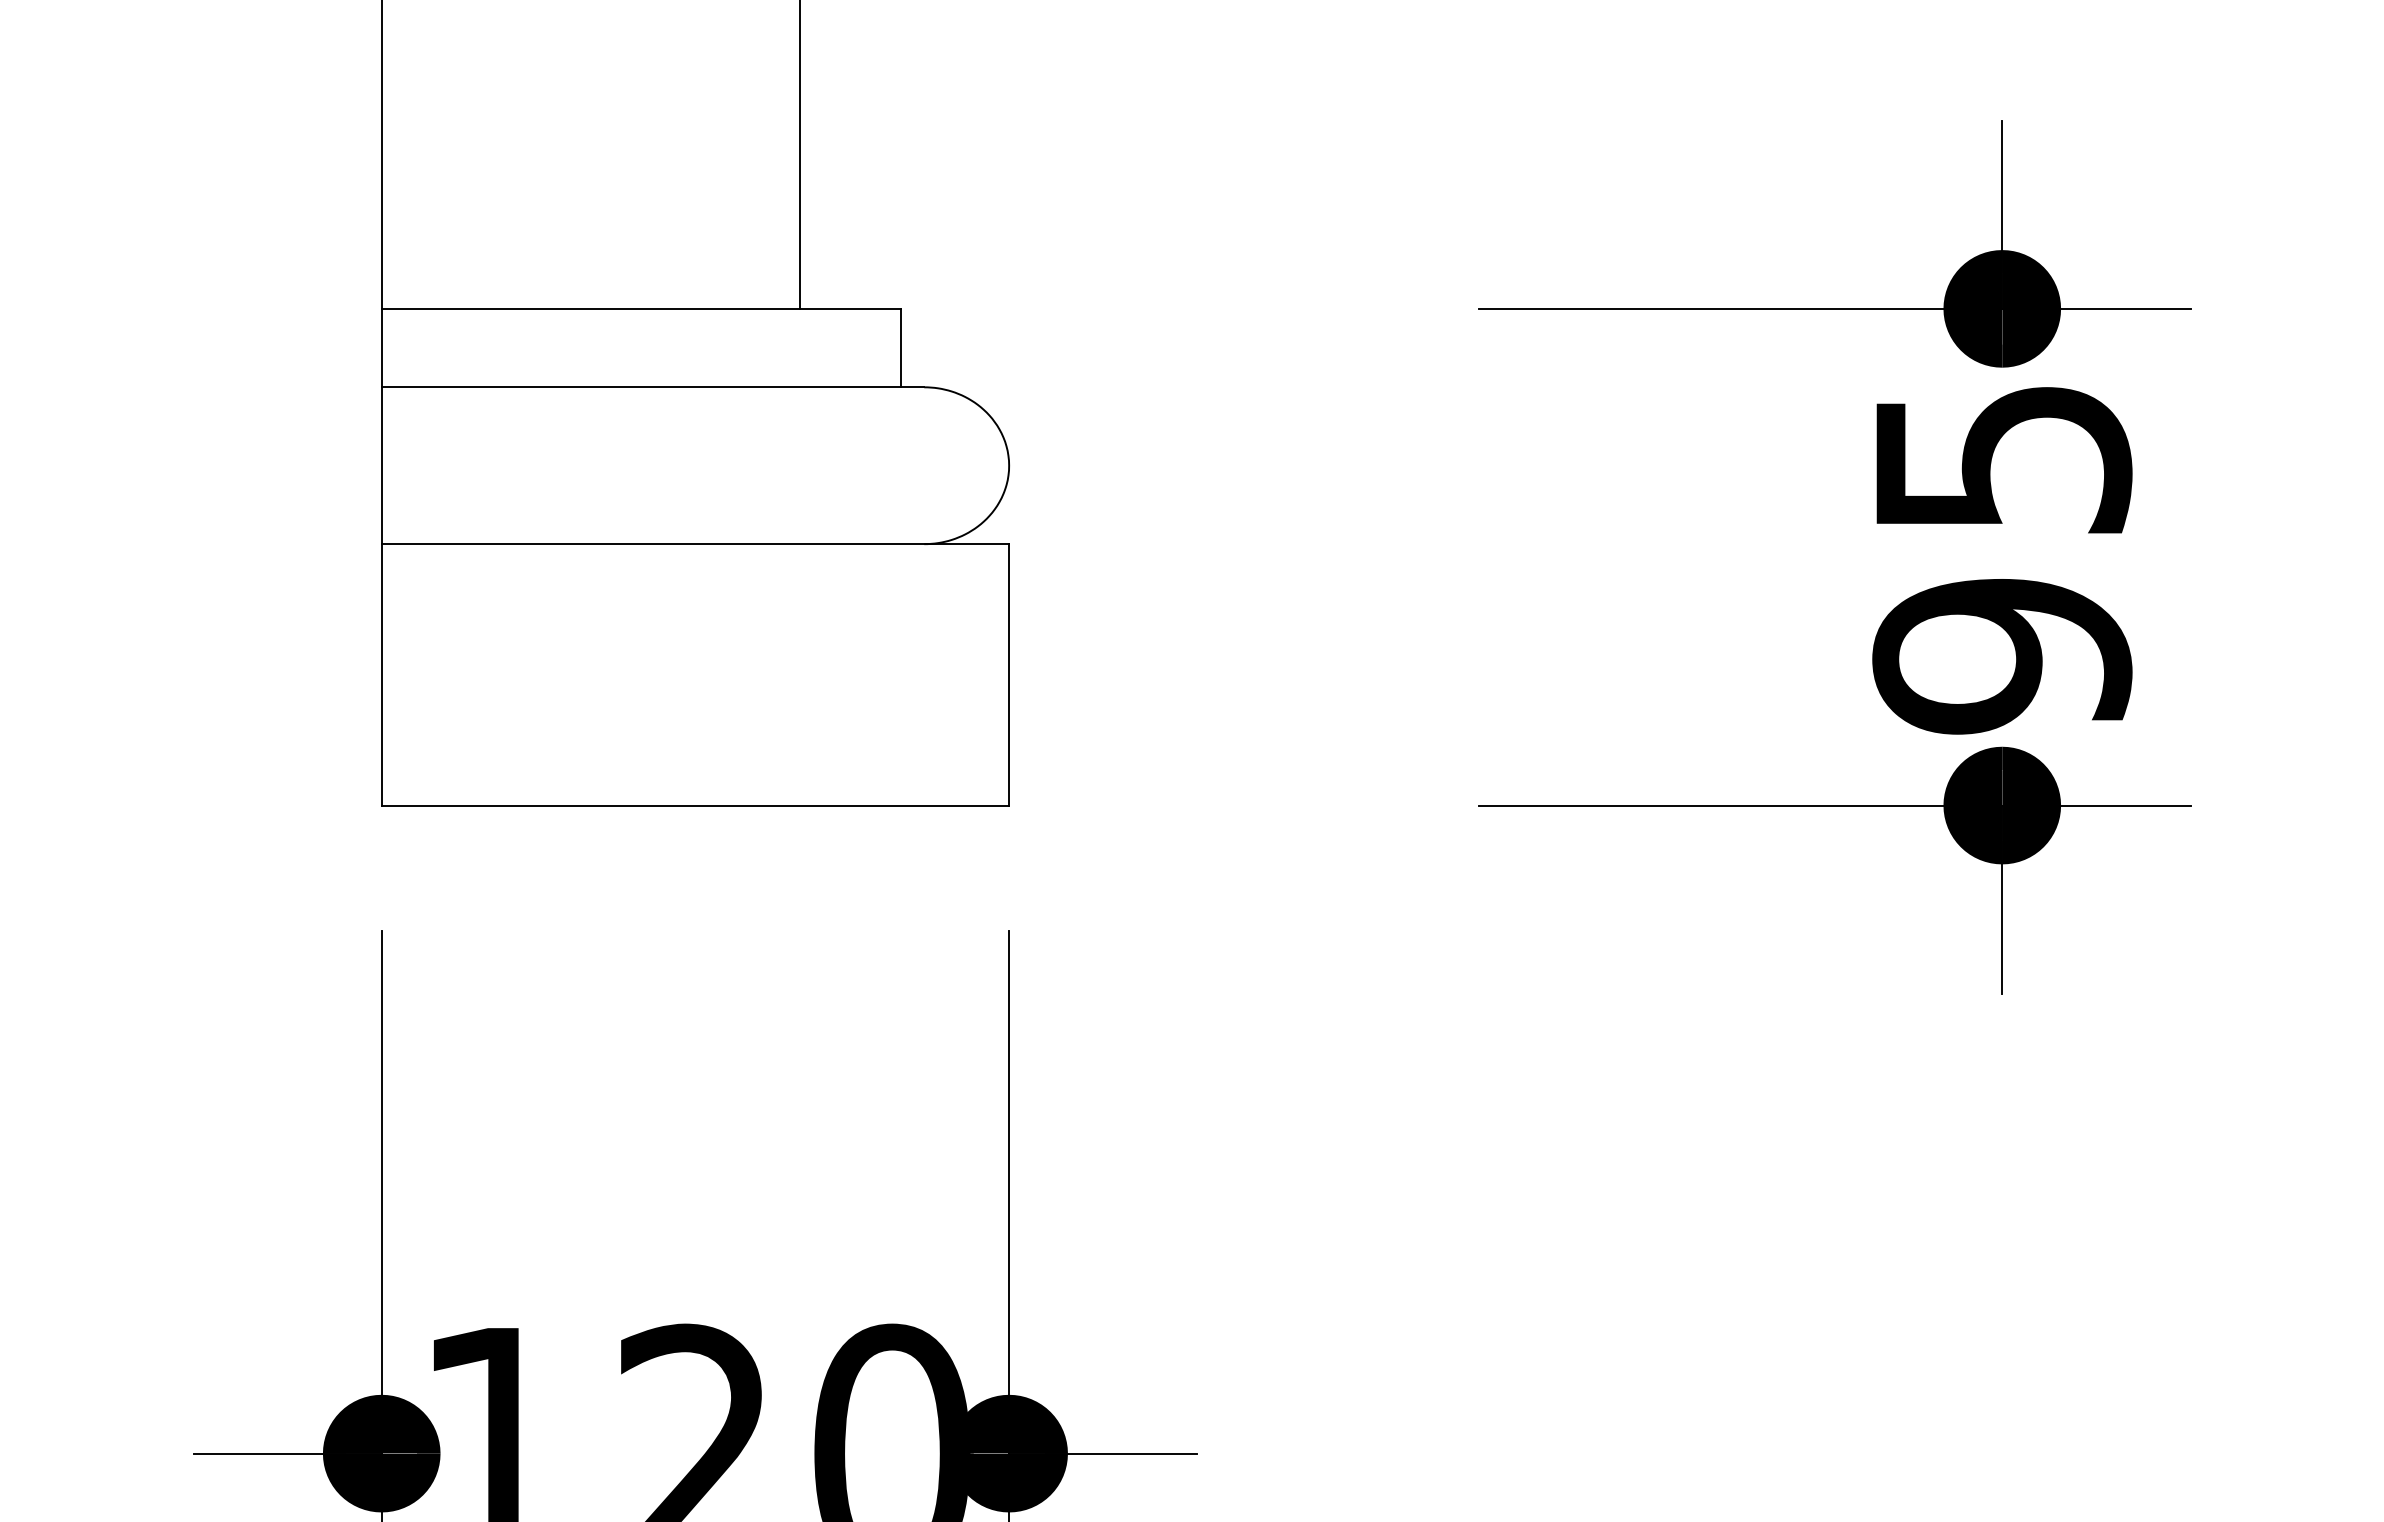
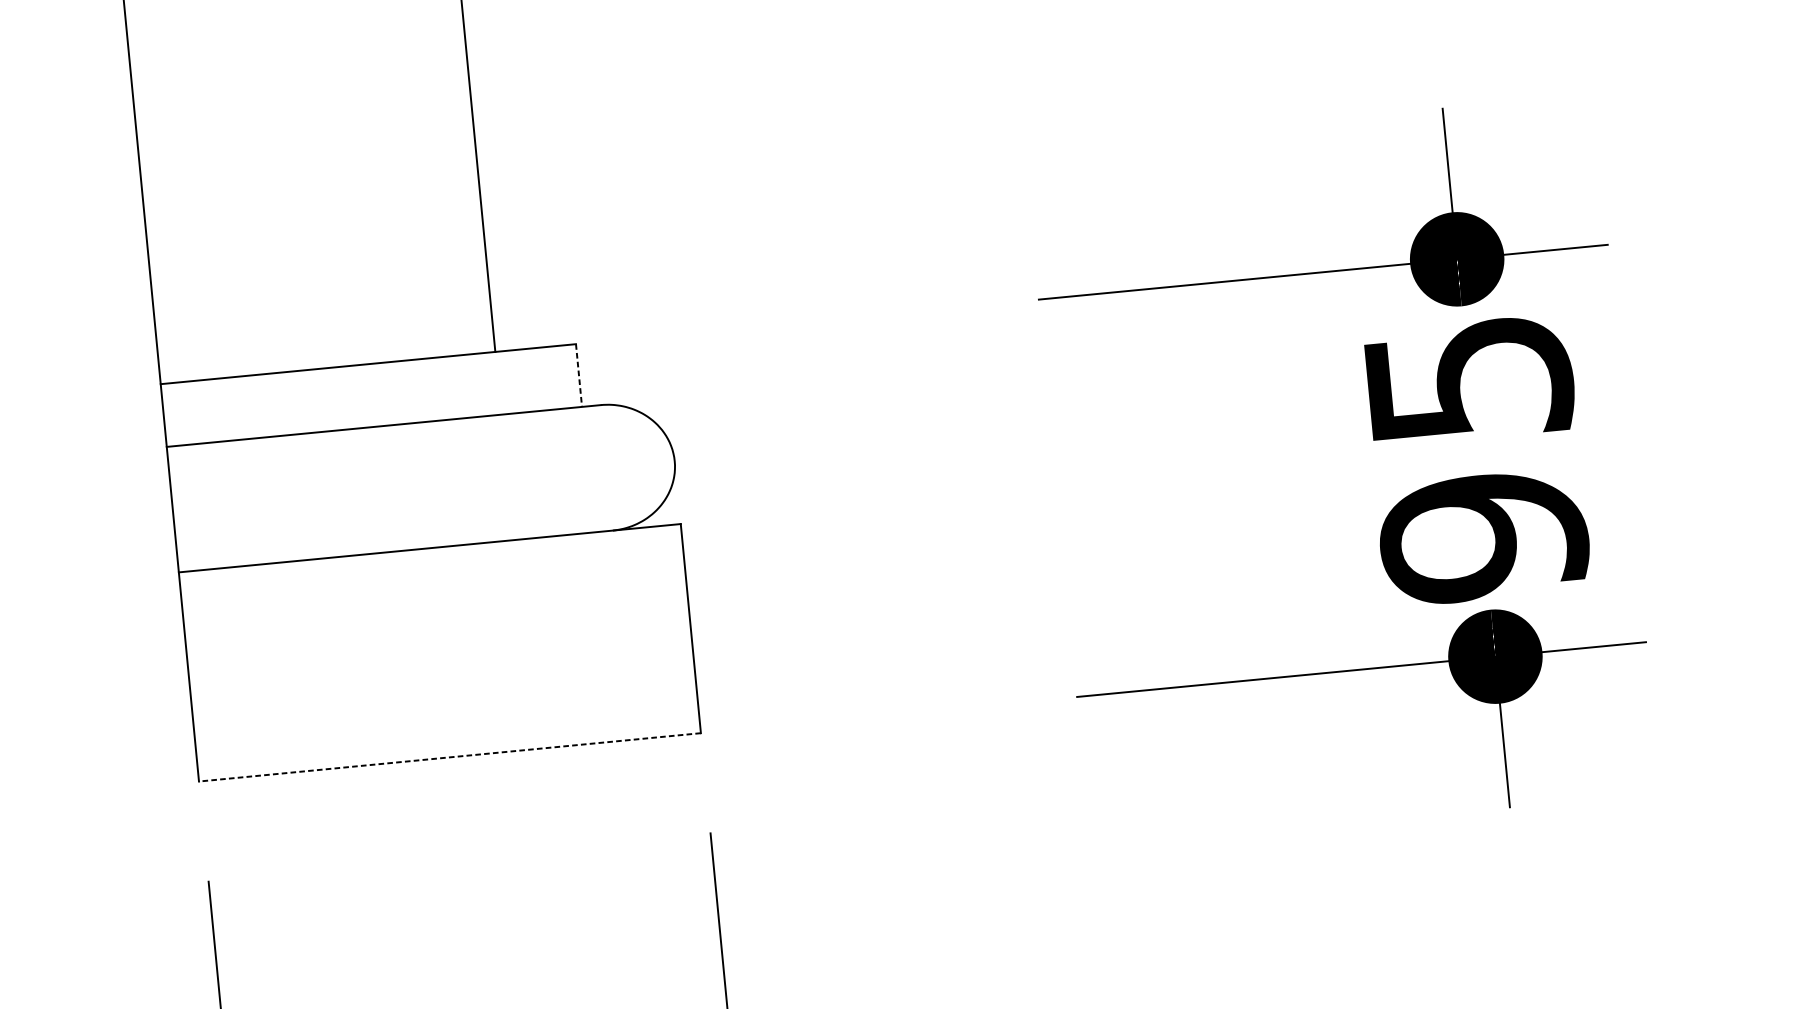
line: (900, 348) -> (578, 375), solid -> dashed
line: (695, 805) -> (450, 757), solid -> dashed

